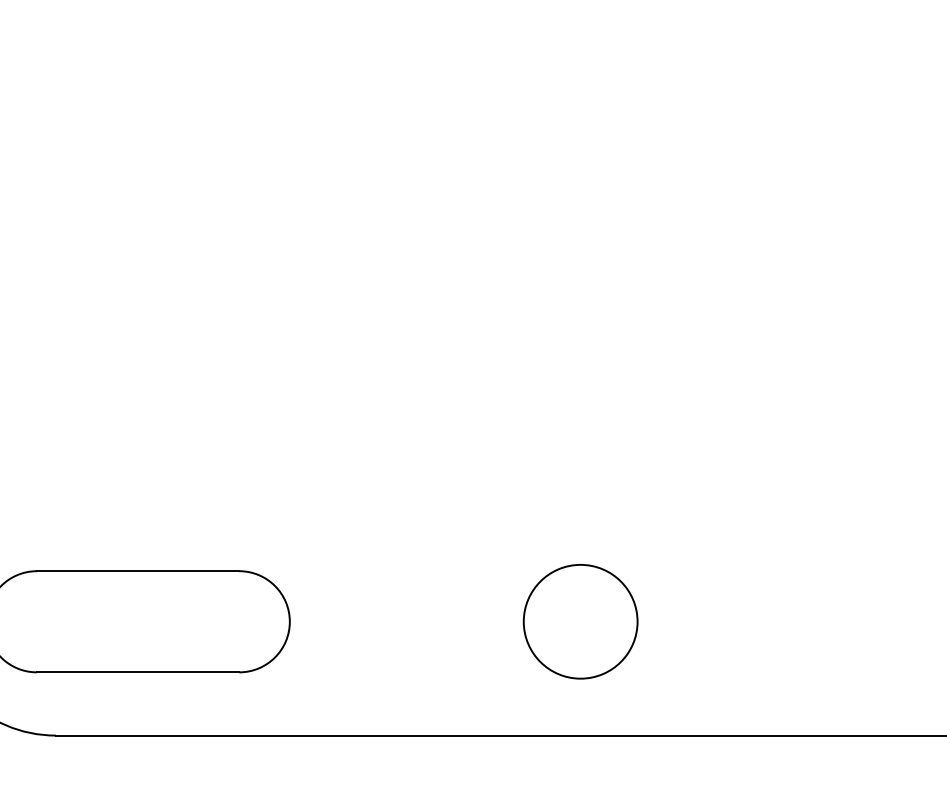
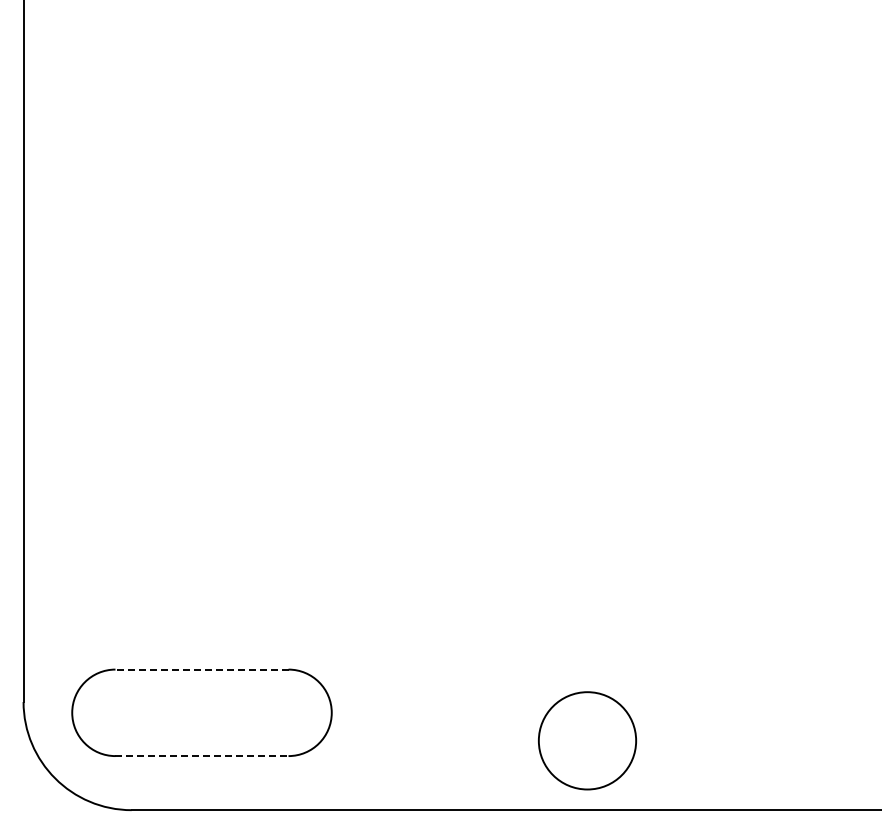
line: (138, 571) -> (202, 669), solid -> dashed
circle: (580, 621) -> (587, 740), moved
line: (138, 672) -> (202, 756), solid -> dashed

